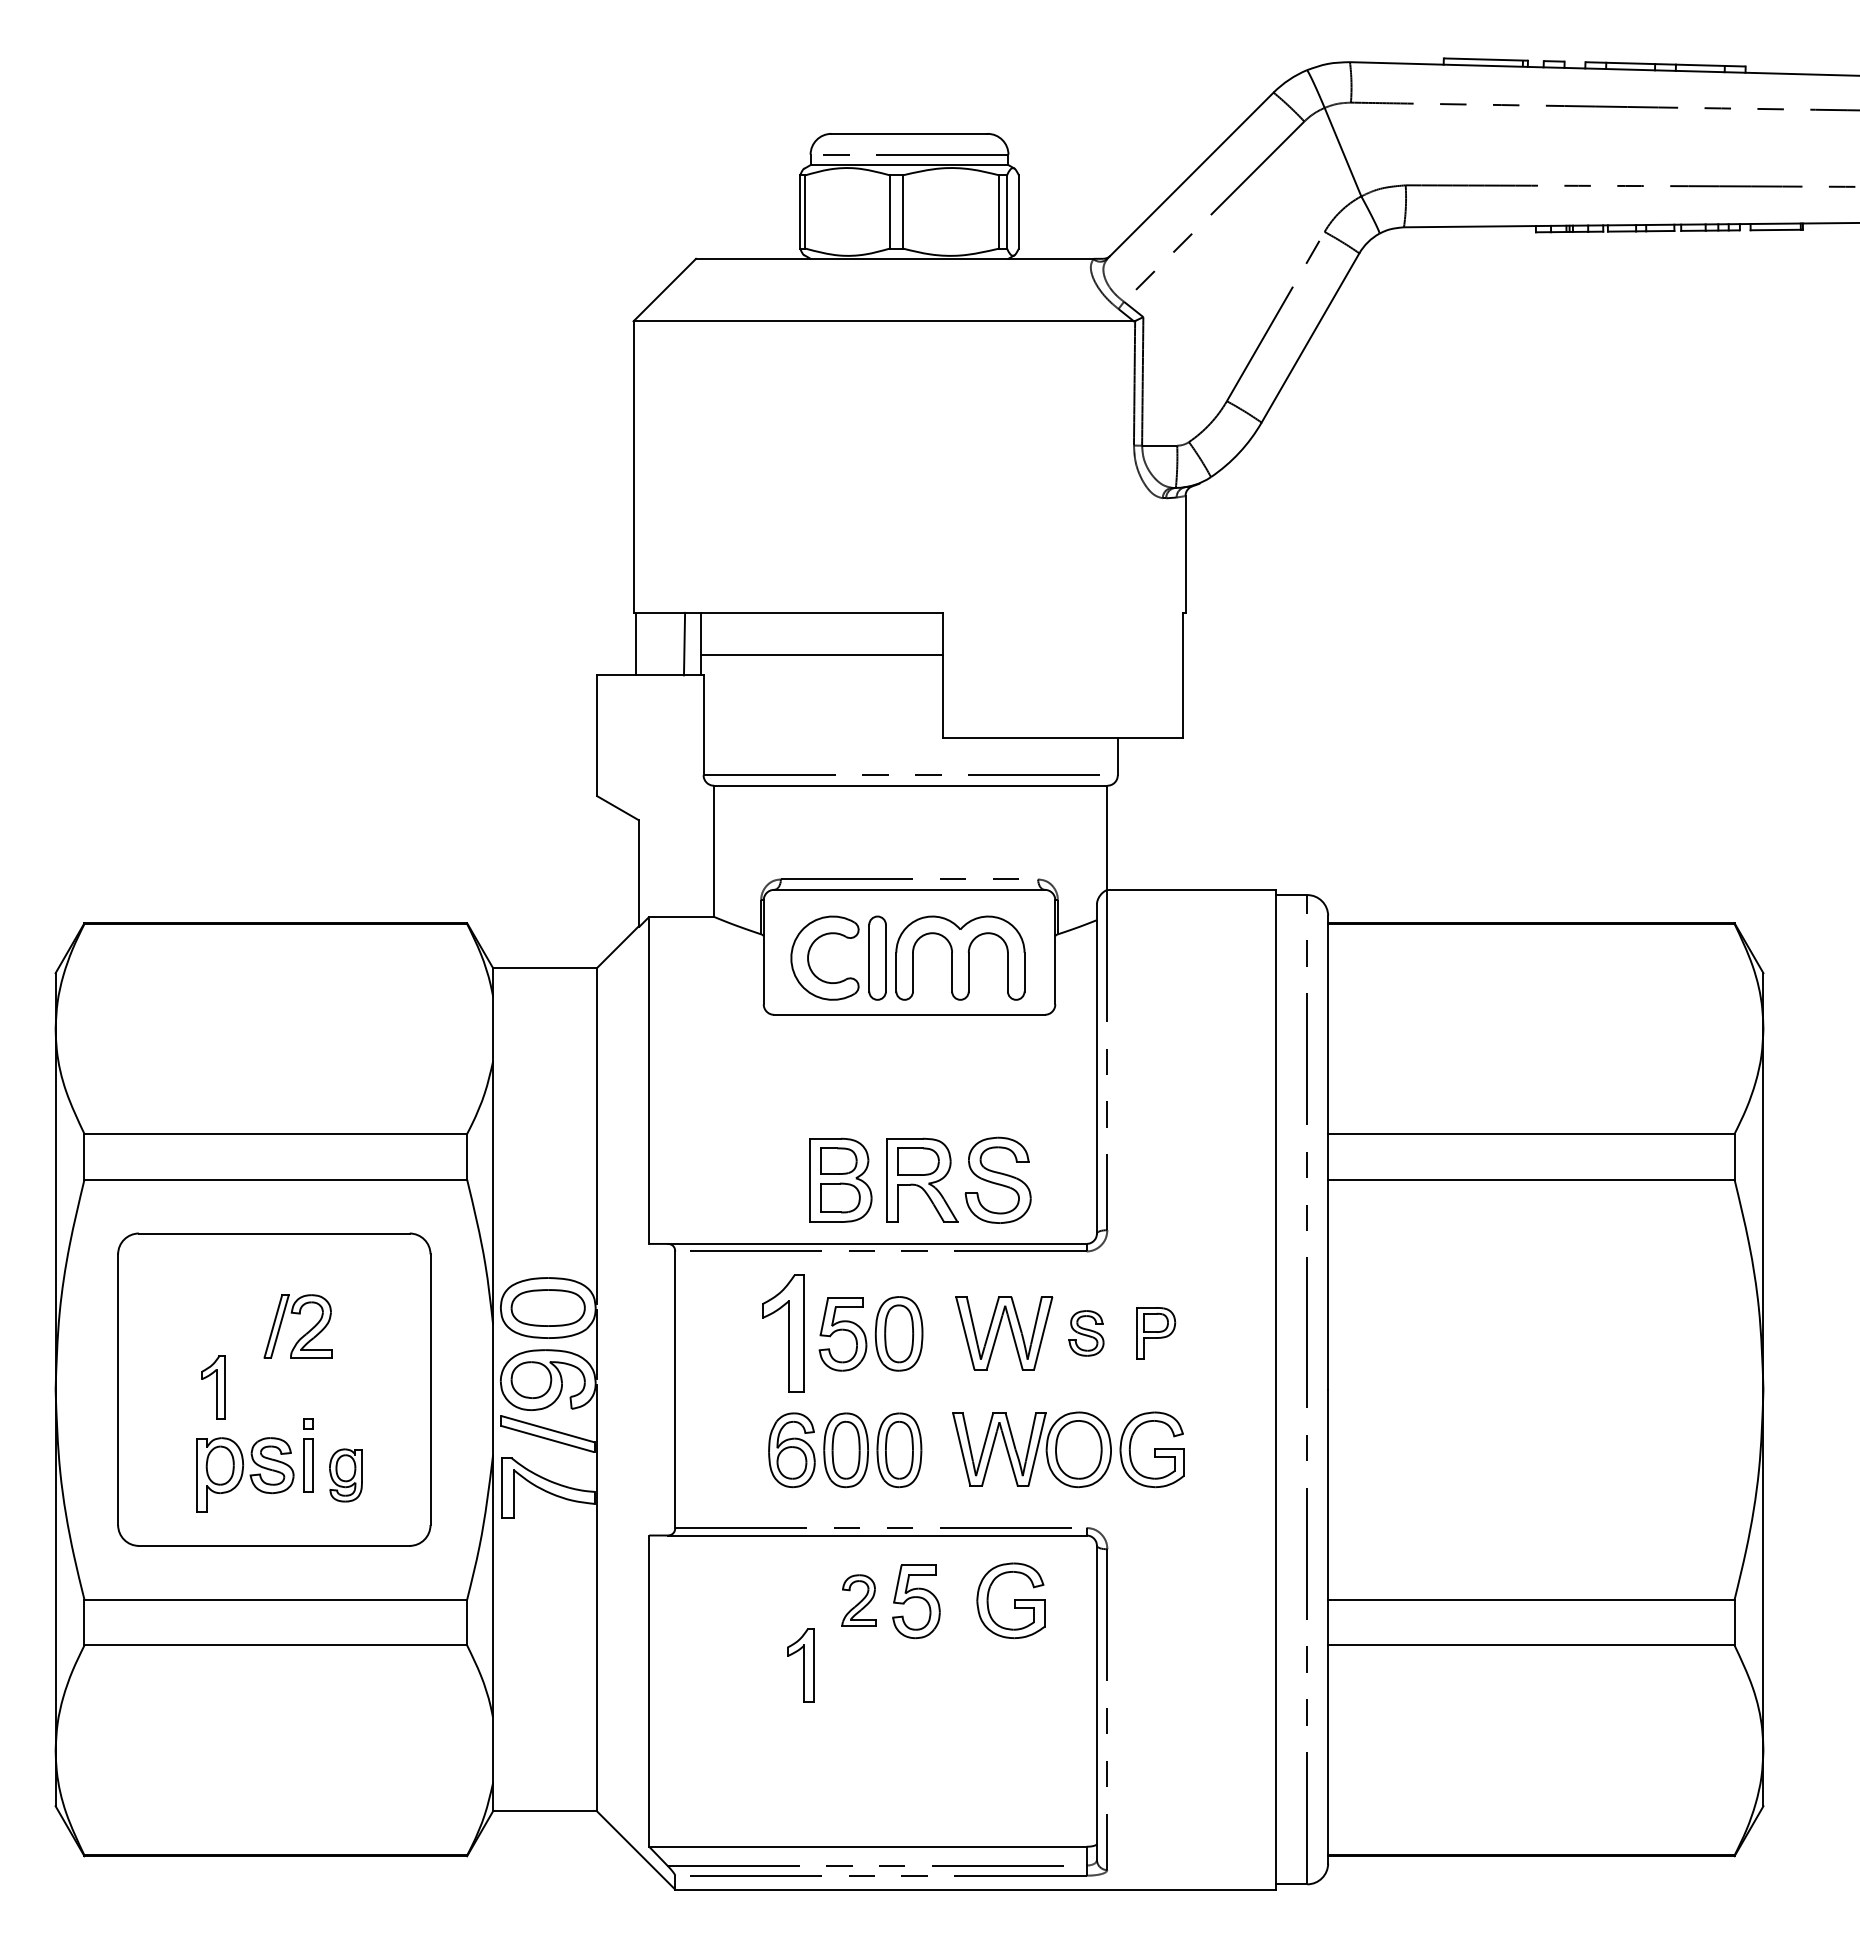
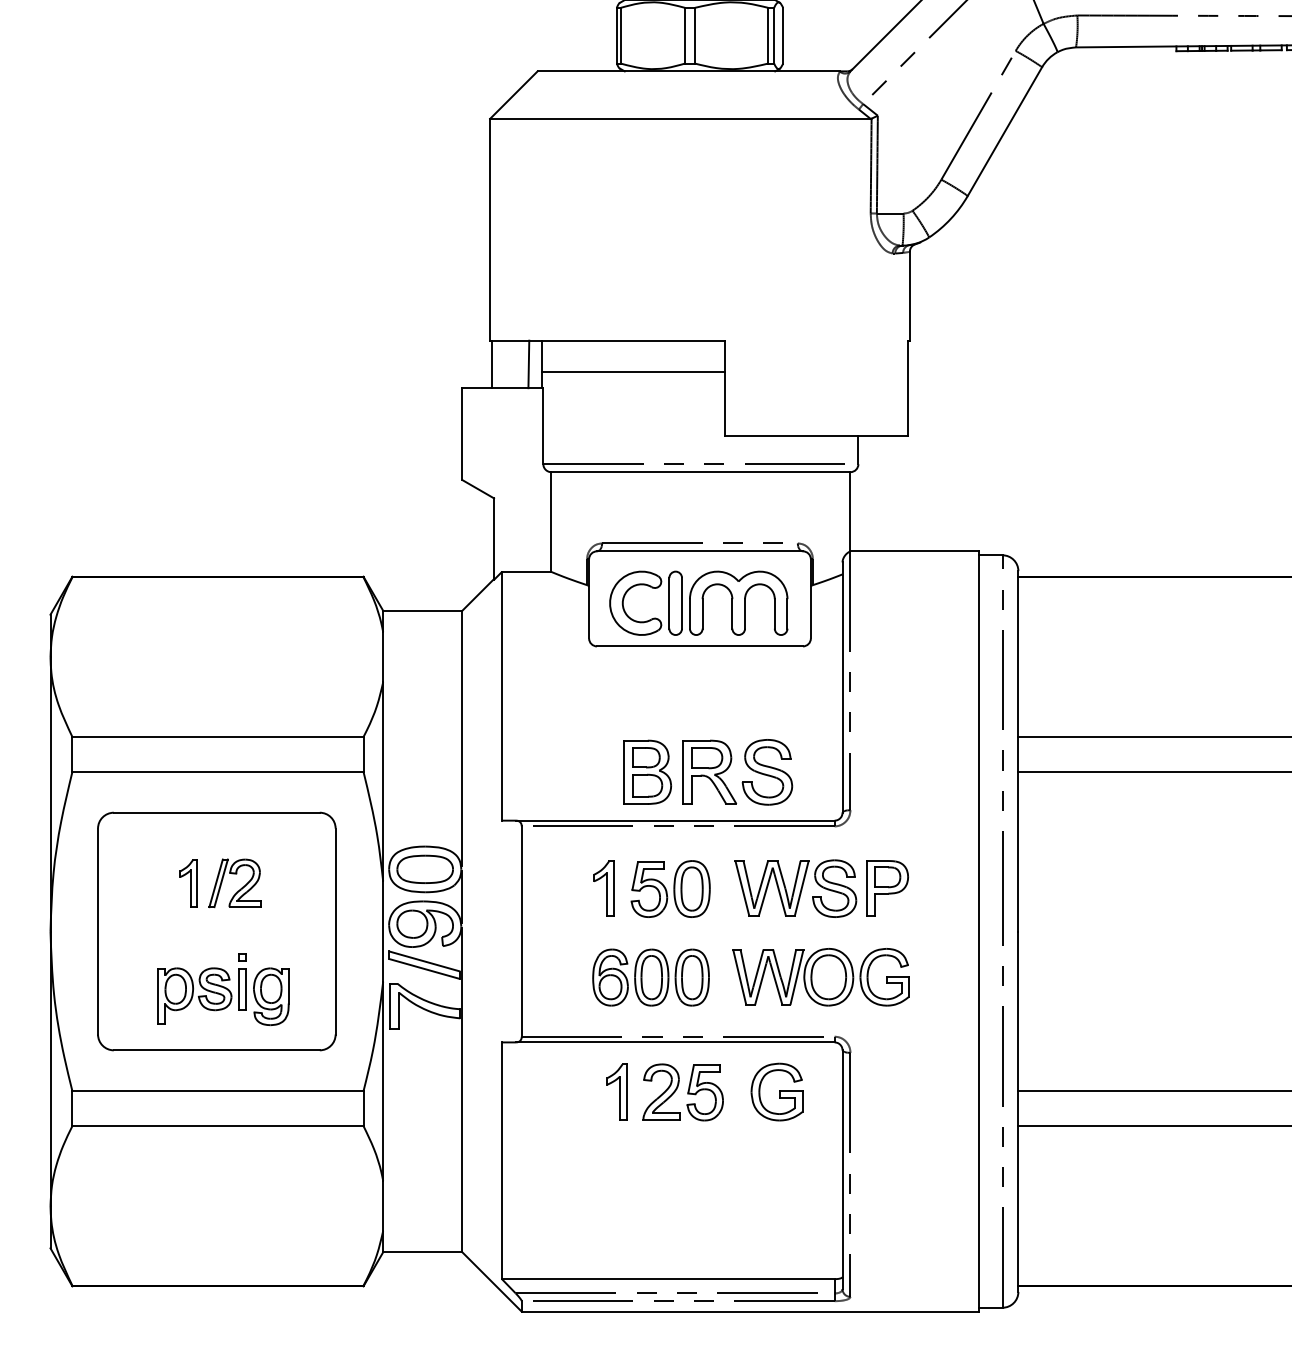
part: (782, 1333) -> (603, 888), size x0.62
part: (1086, 1333) -> (834, 888), size x1.67
part: (1156, 1333) -> (887, 888), size x1.43
part: (213, 1387) -> (188, 883), moved
part: (345, 1475) -> (270, 996), size x1.43
part: (858, 1600) -> (661, 1091), size x1.43
part: (800, 1665) -> (617, 1091), moved

